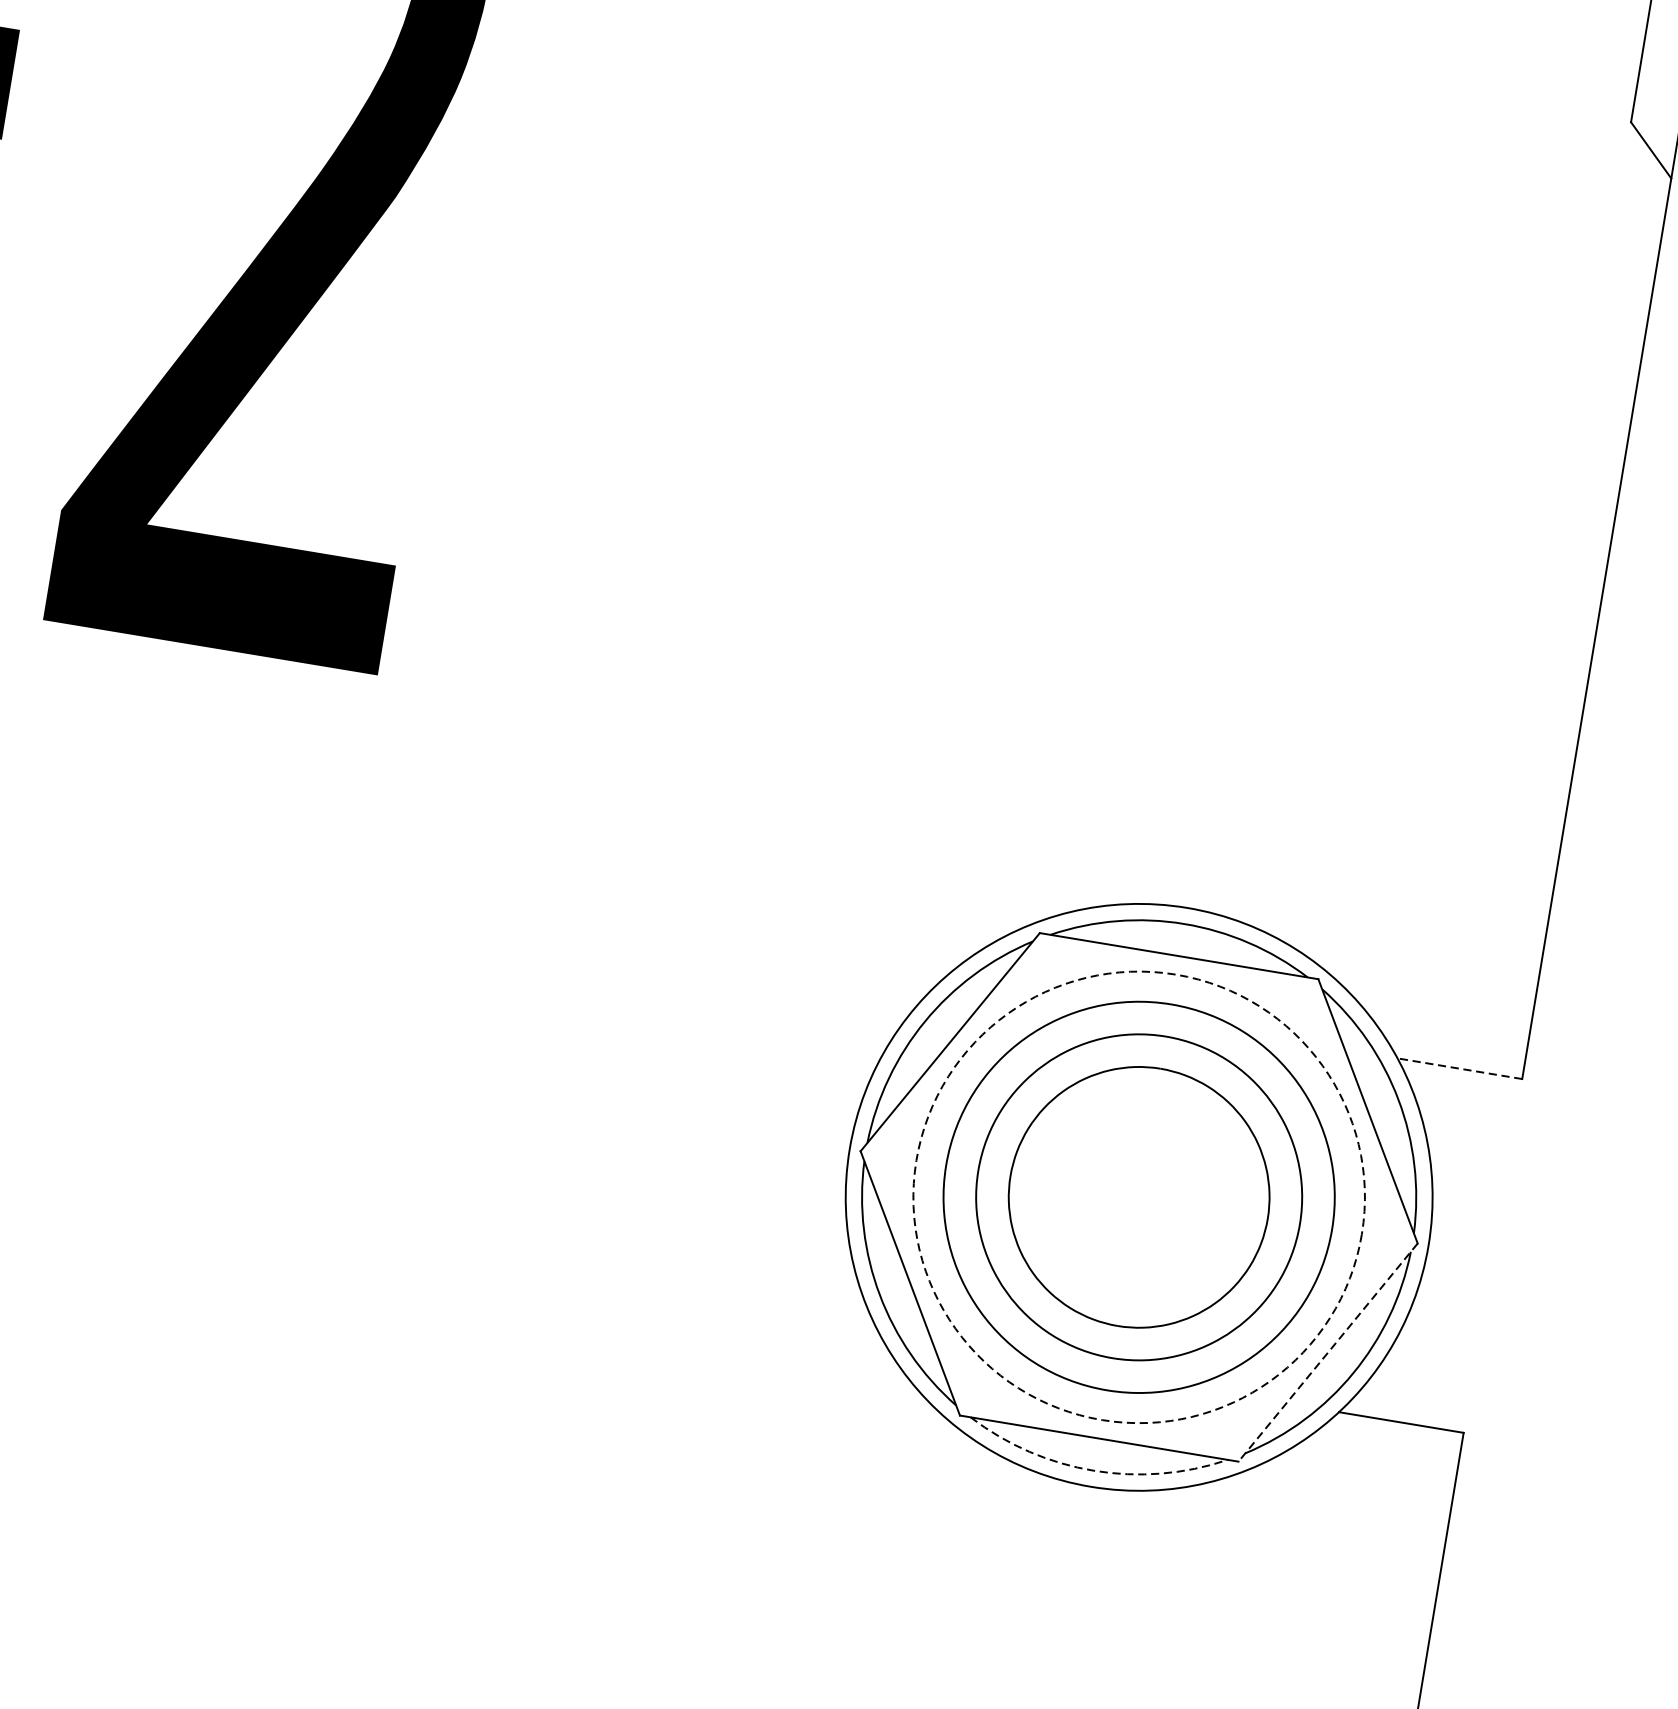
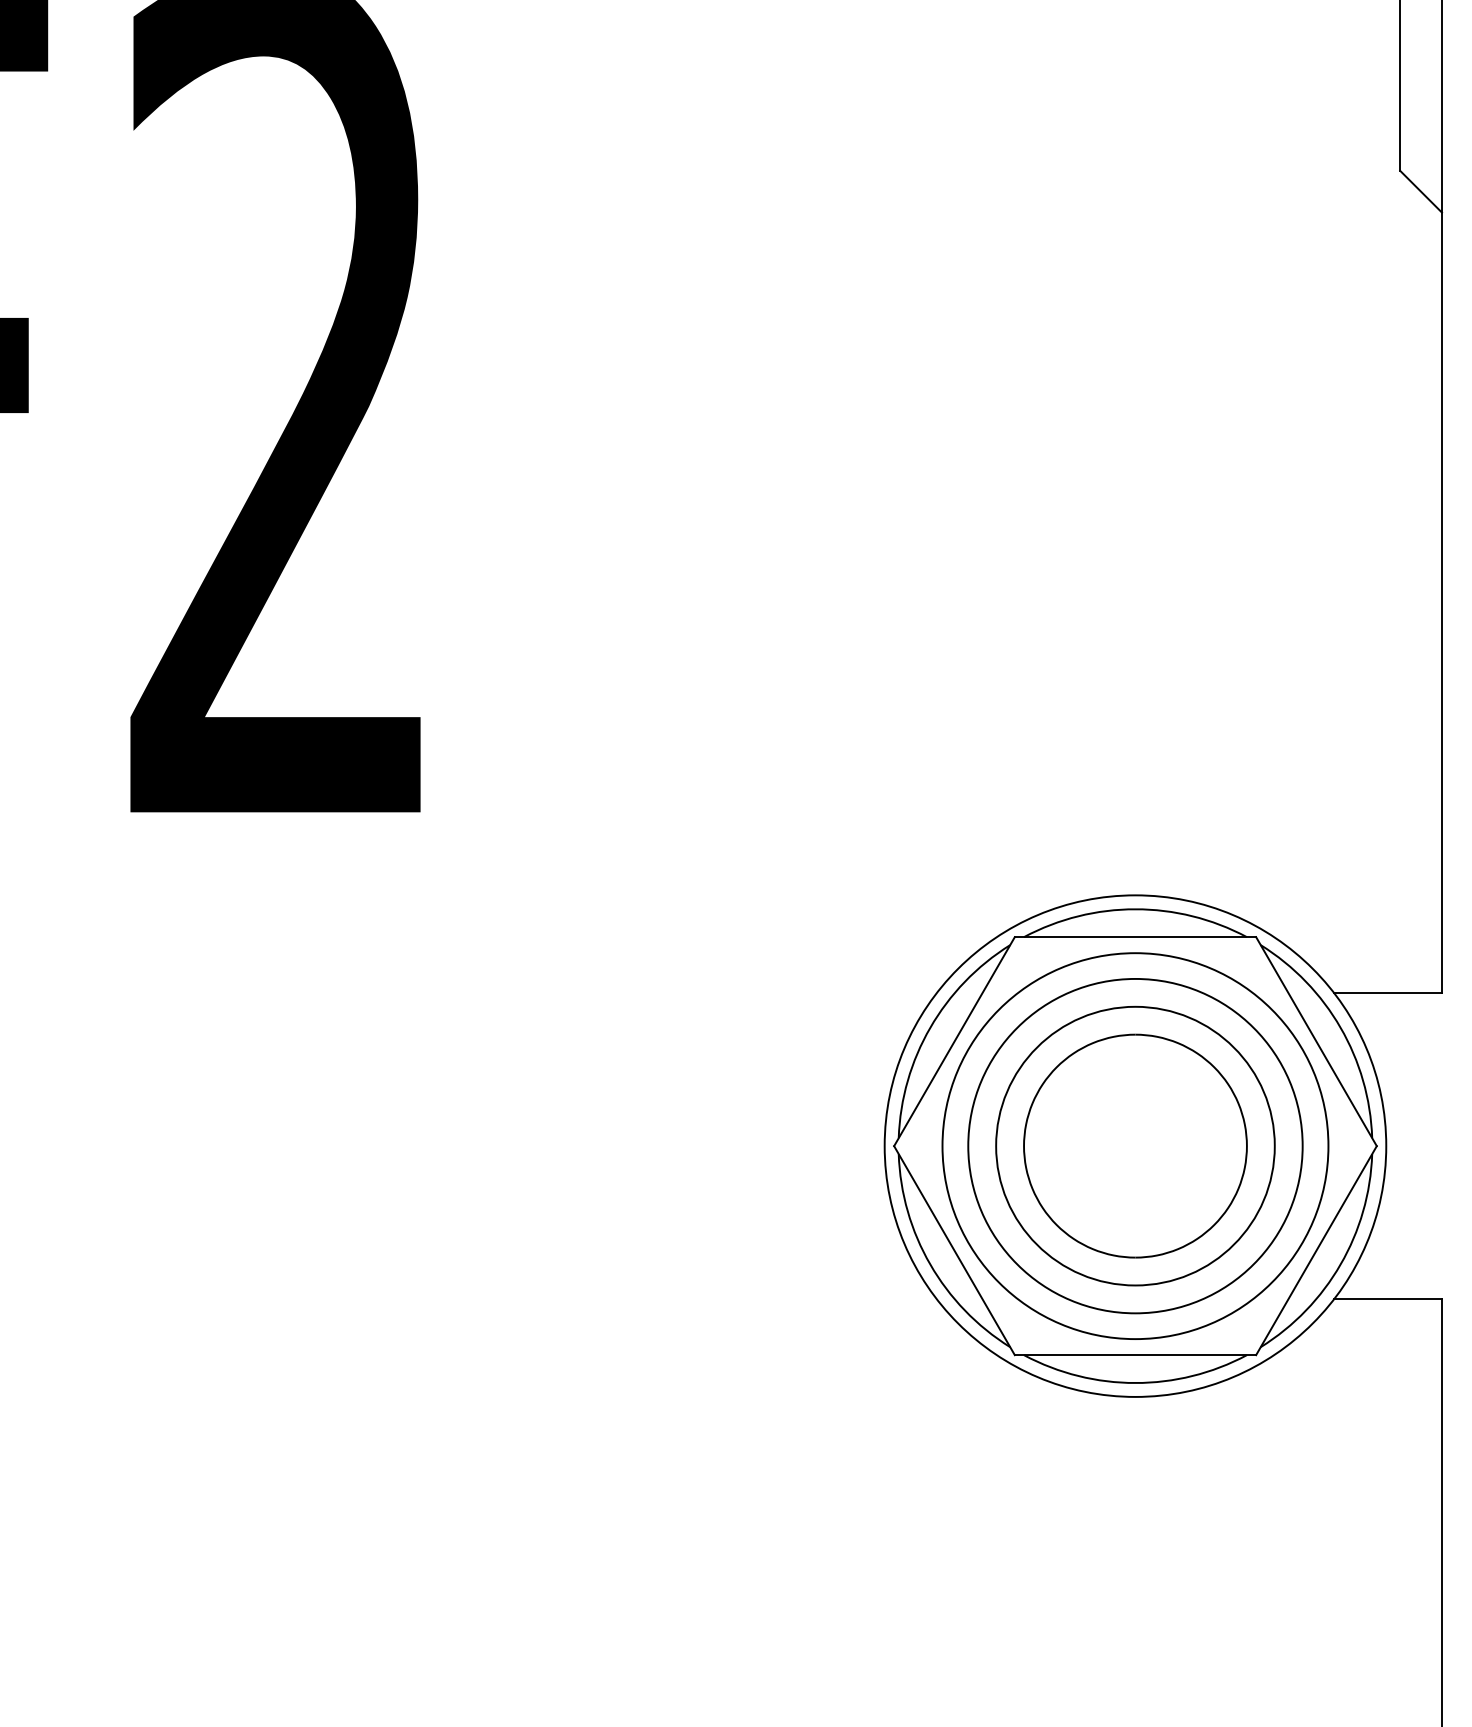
line: (1459, 1068) -> (1387, 992), dashed -> solid
circle: (1139, 1197) -> (1135, 1146), dashed -> solid
line: (1328, 1352) -> (1316, 1250), dashed -> solid
arc: (1093, 1471) -> (1135, 1383), dashed -> solid

